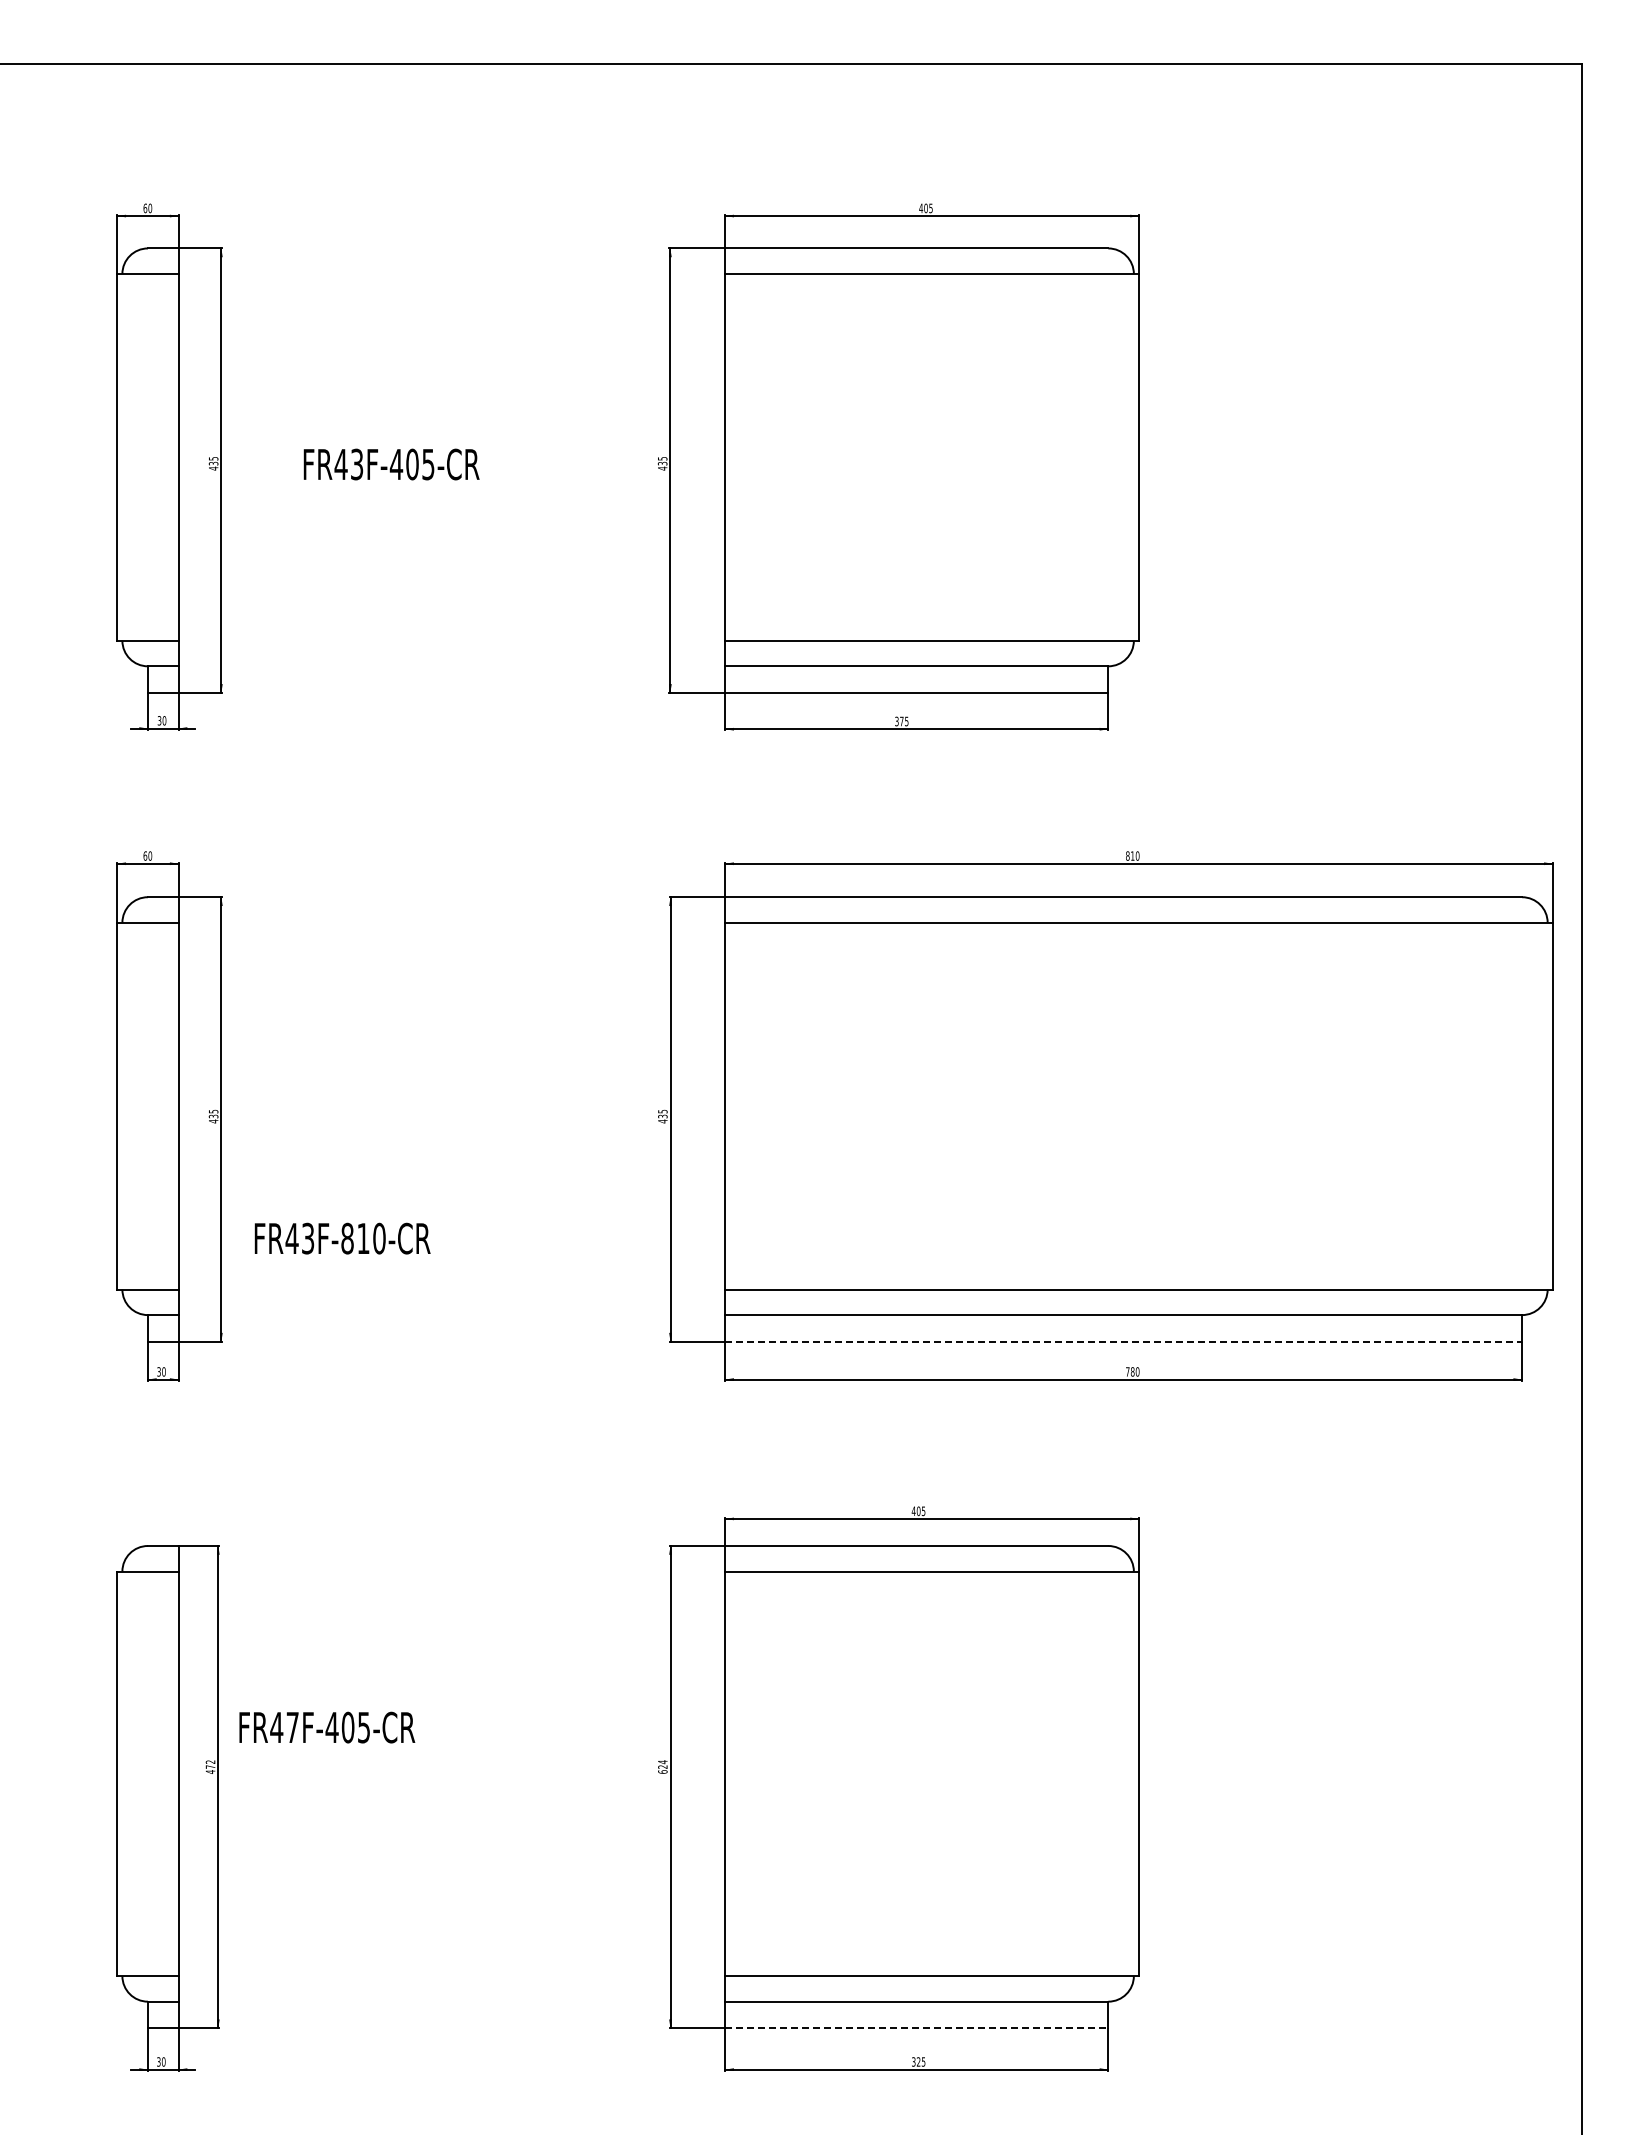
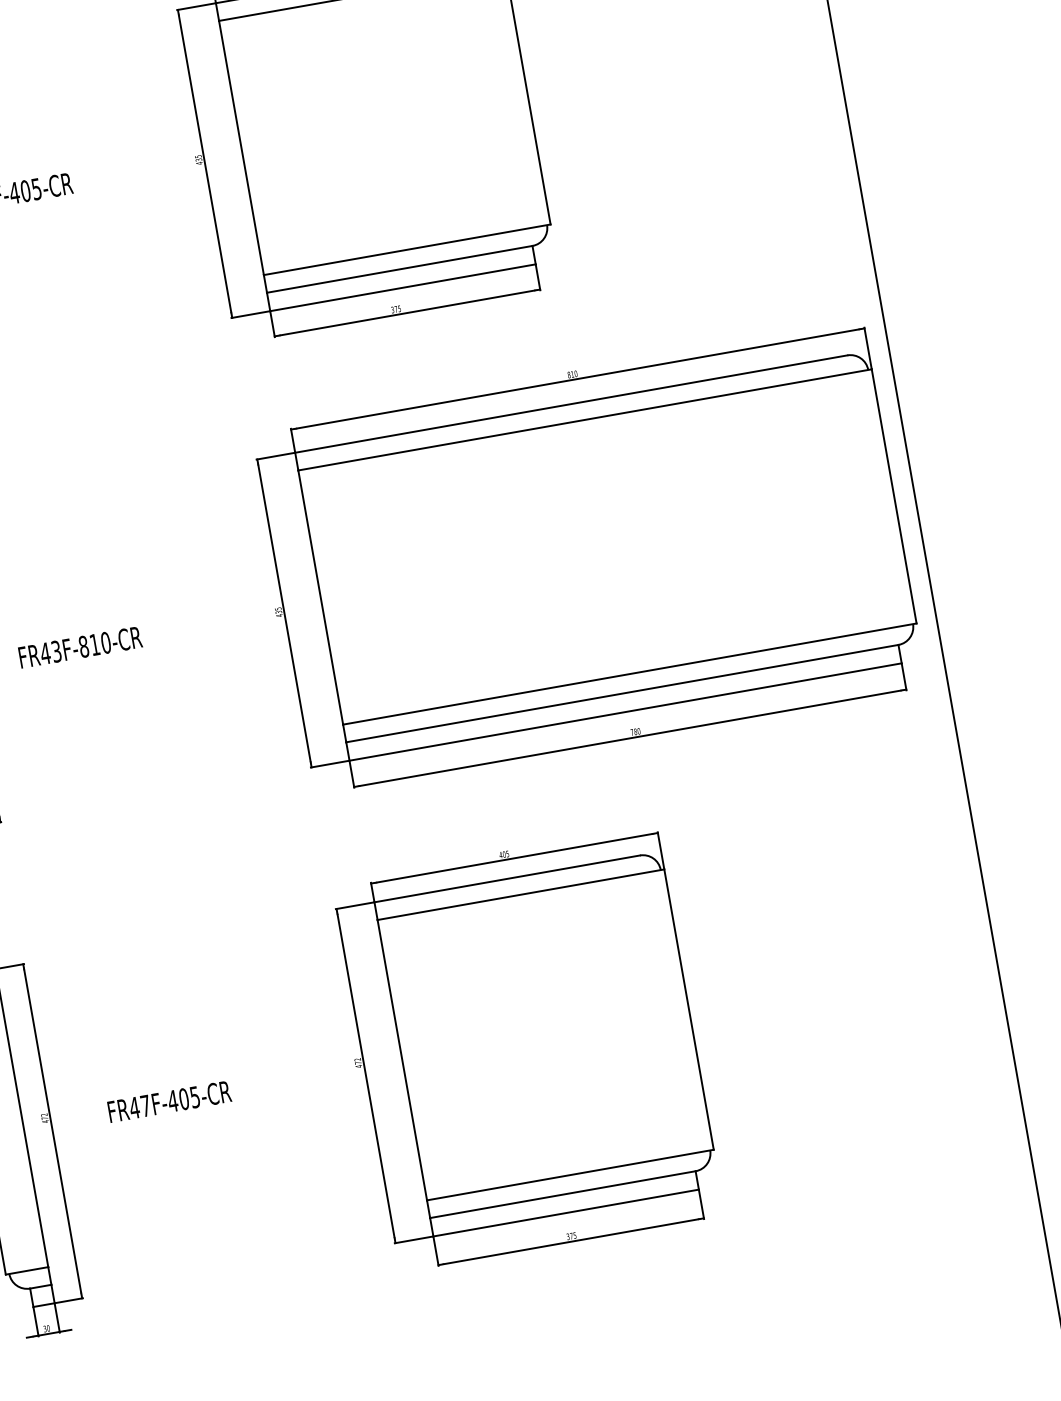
text: (342, 1238) -> (80, 647), moved
line: (1124, 1341) -> (626, 711), dashed -> solid
text: (327, 1727) -> (169, 1101), moved
text: (662, 1766) -> (357, 1062), 624 -> 472
line: (916, 2028) -> (565, 1213), dashed -> solid
text: (918, 2061) -> (571, 1235), 325 -> 375

